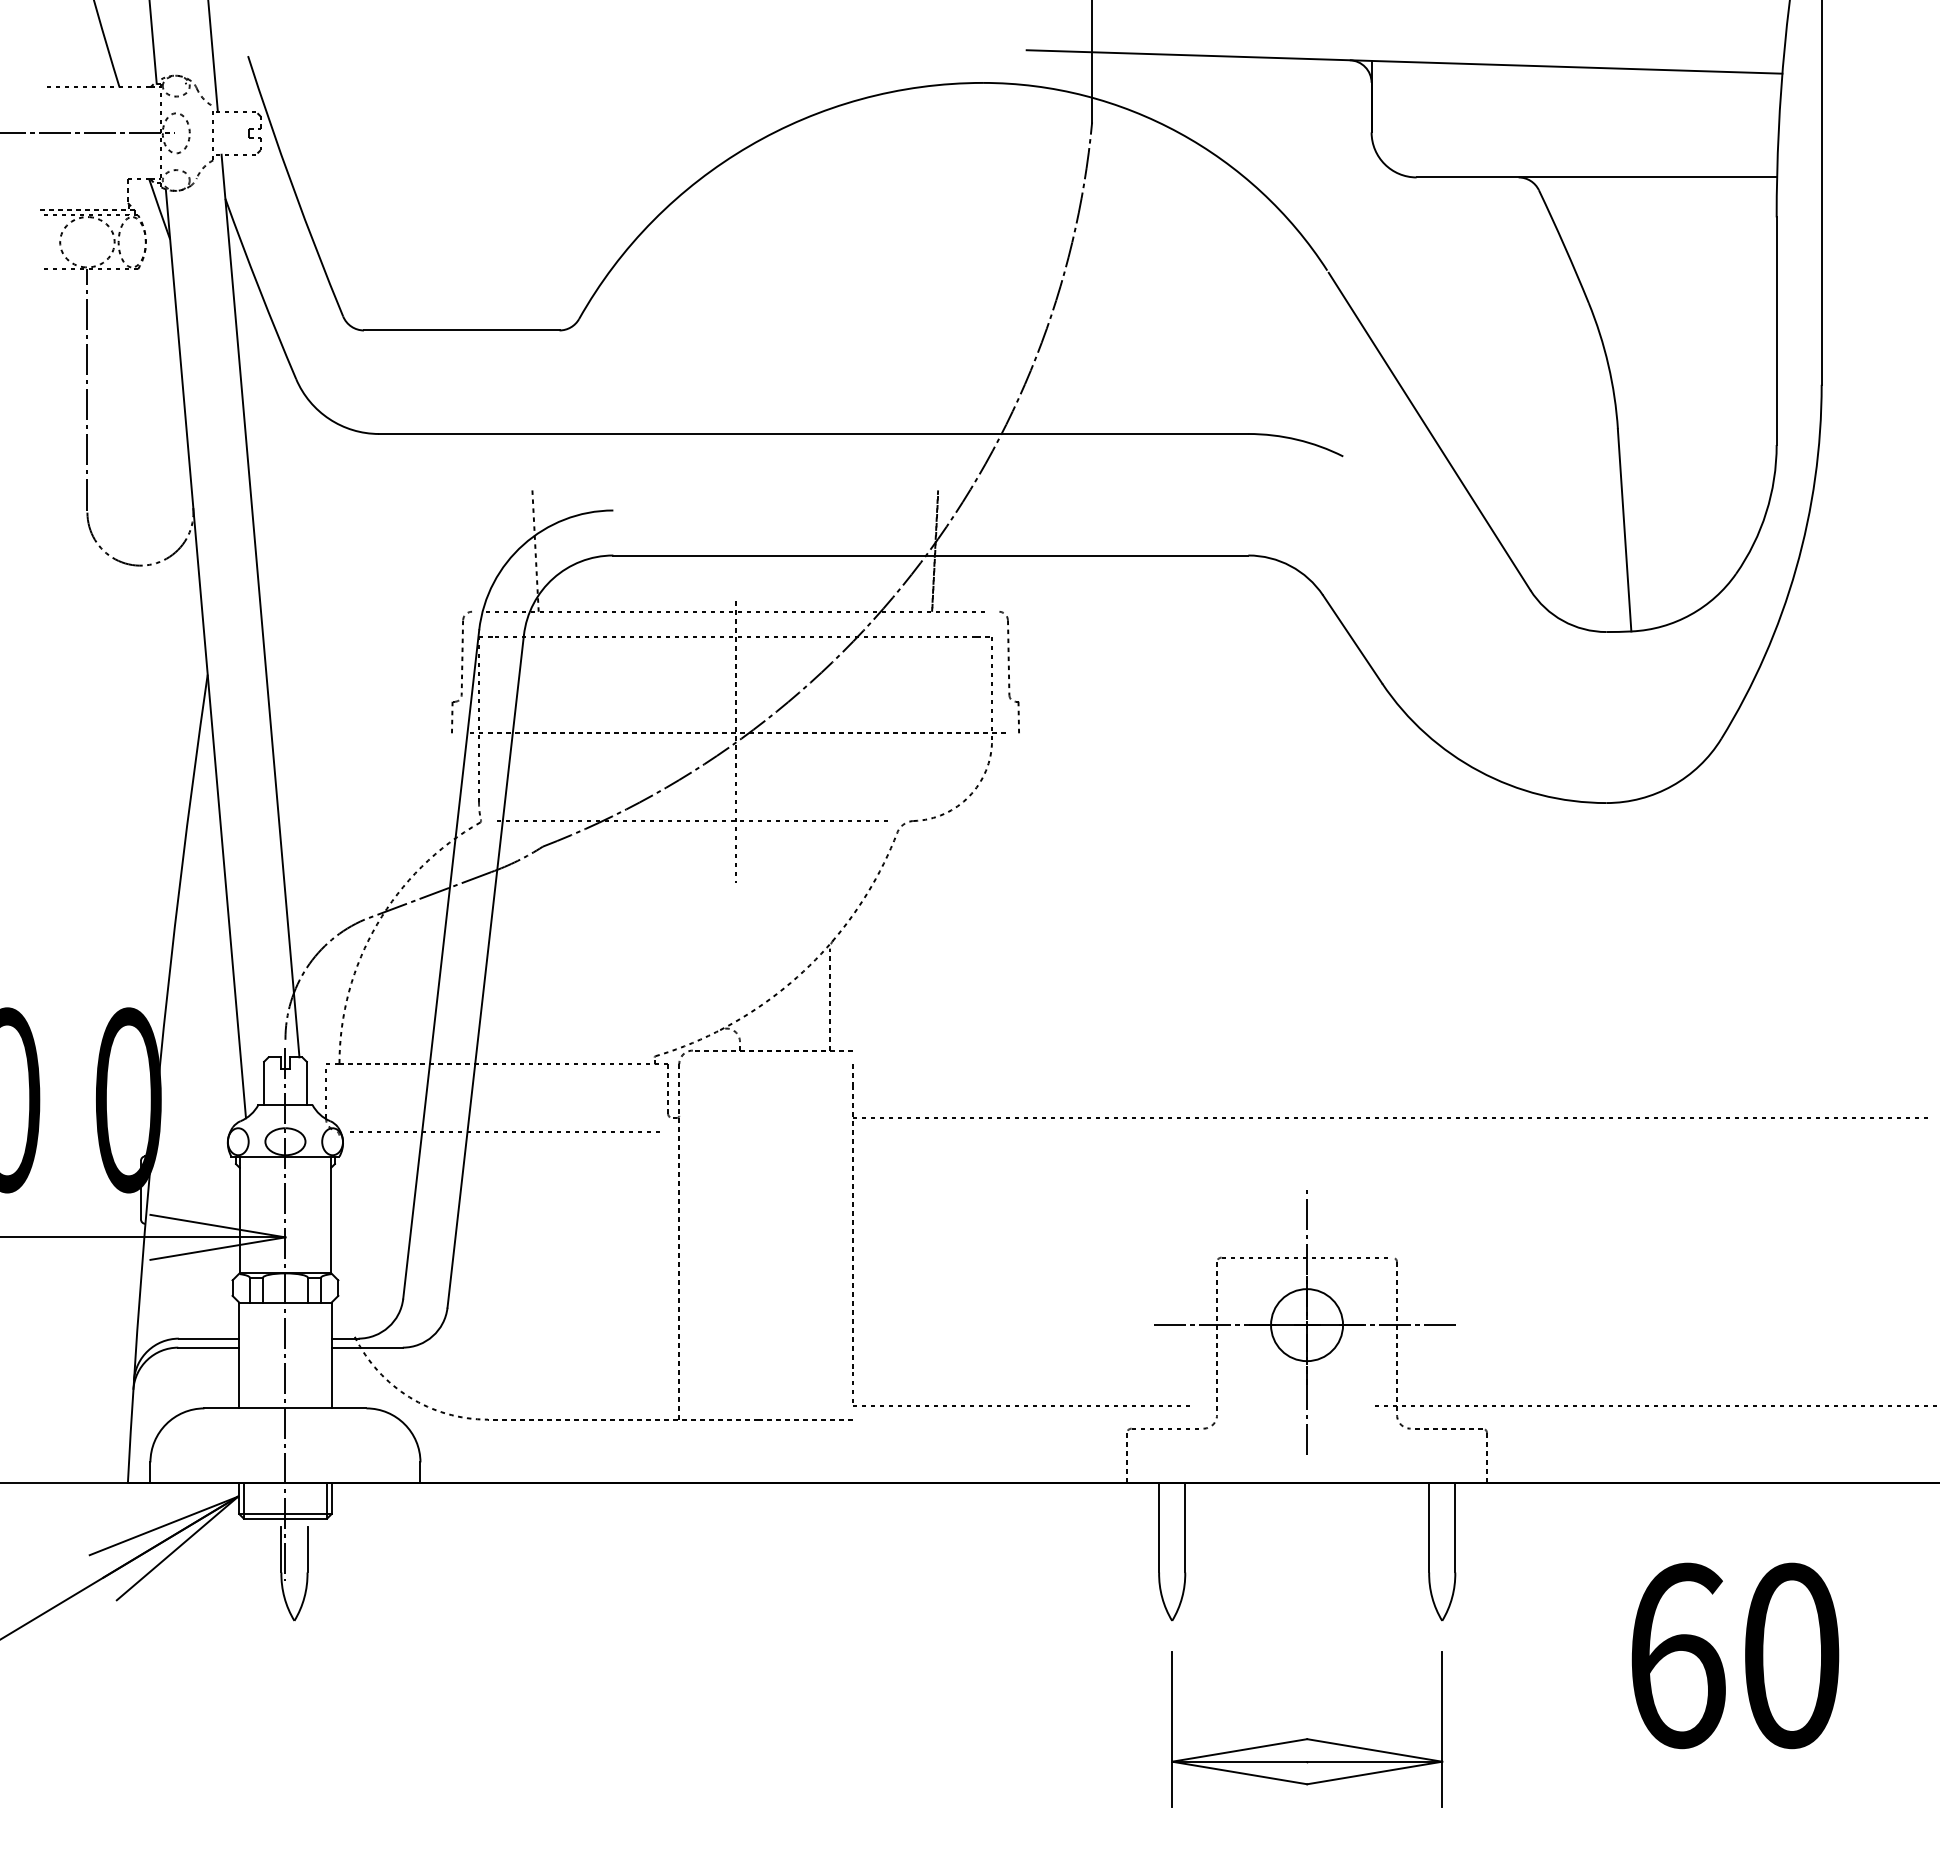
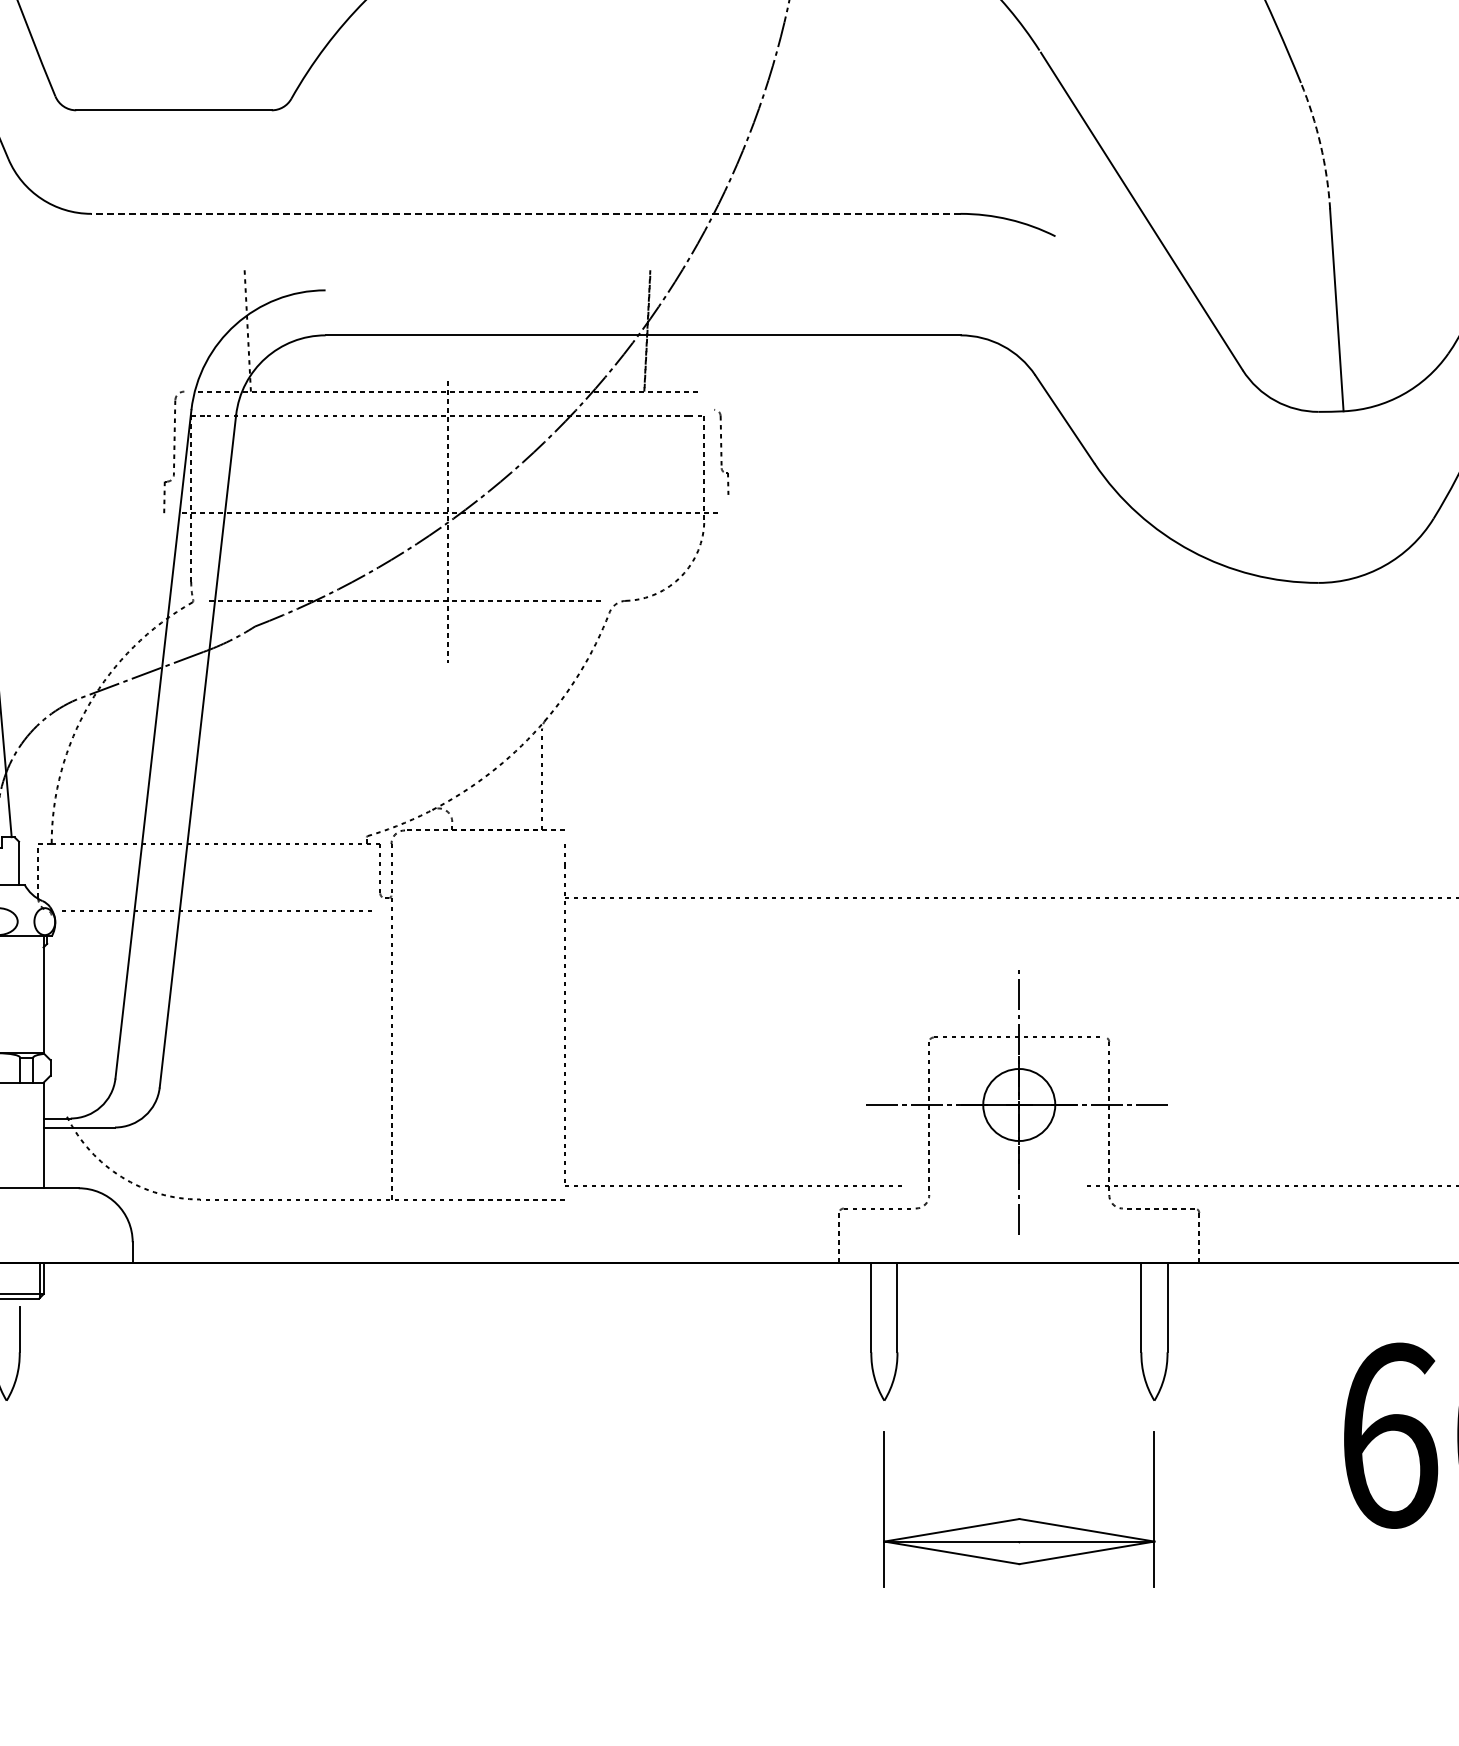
arc: (1608, 365) -> (1320, 145), solid -> dashed
line: (813, 433) -> (525, 213), solid -> dashed
part: (1009, 672) -> (721, 452), size x0.7

